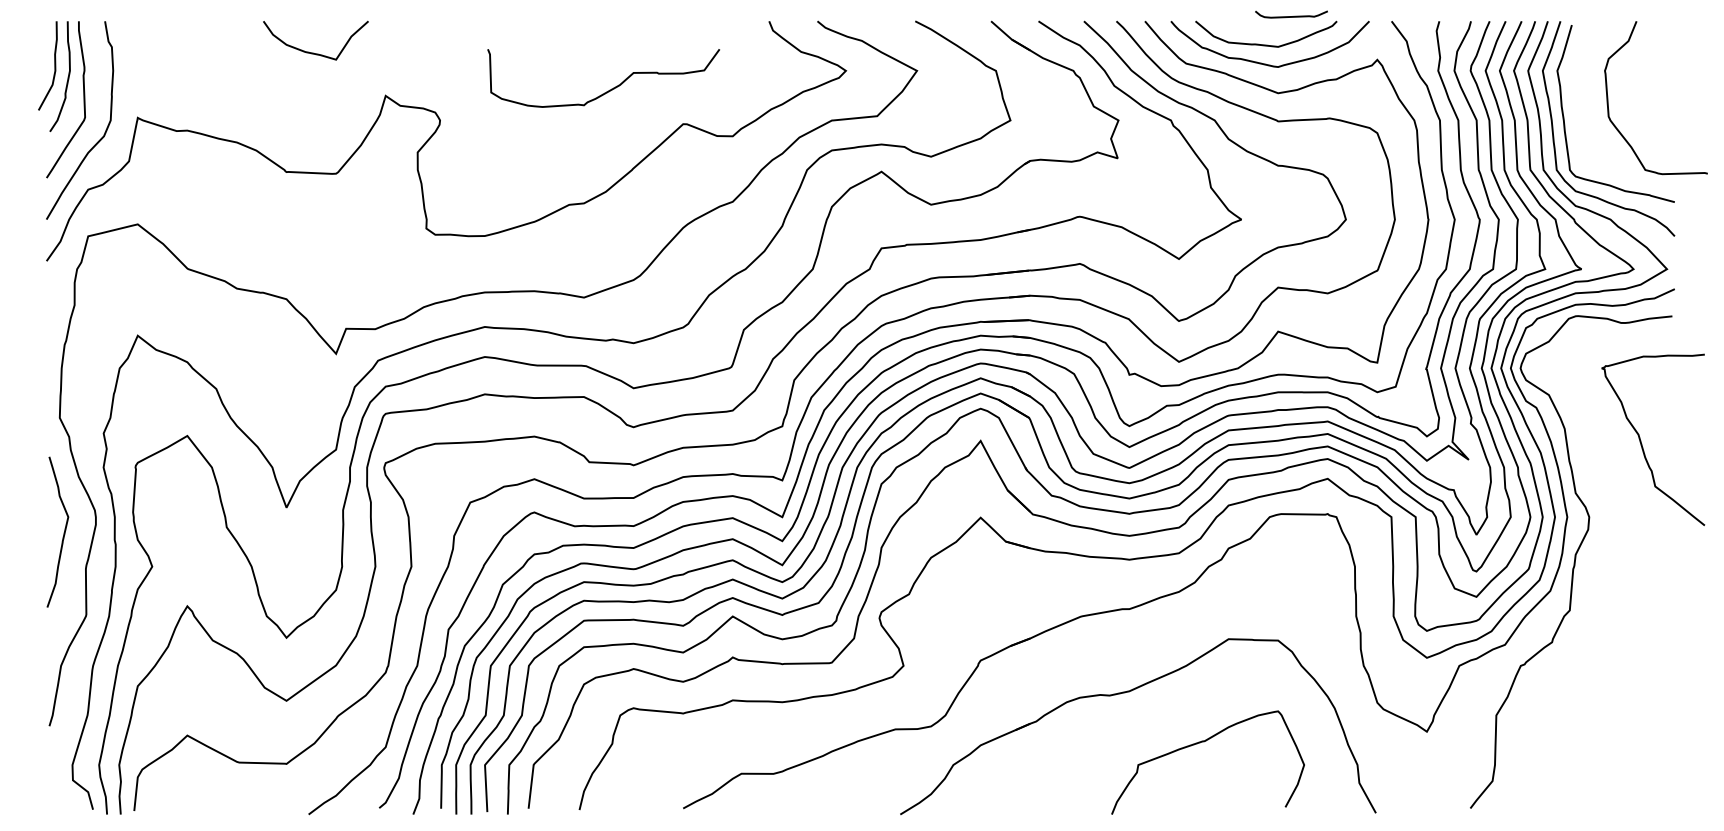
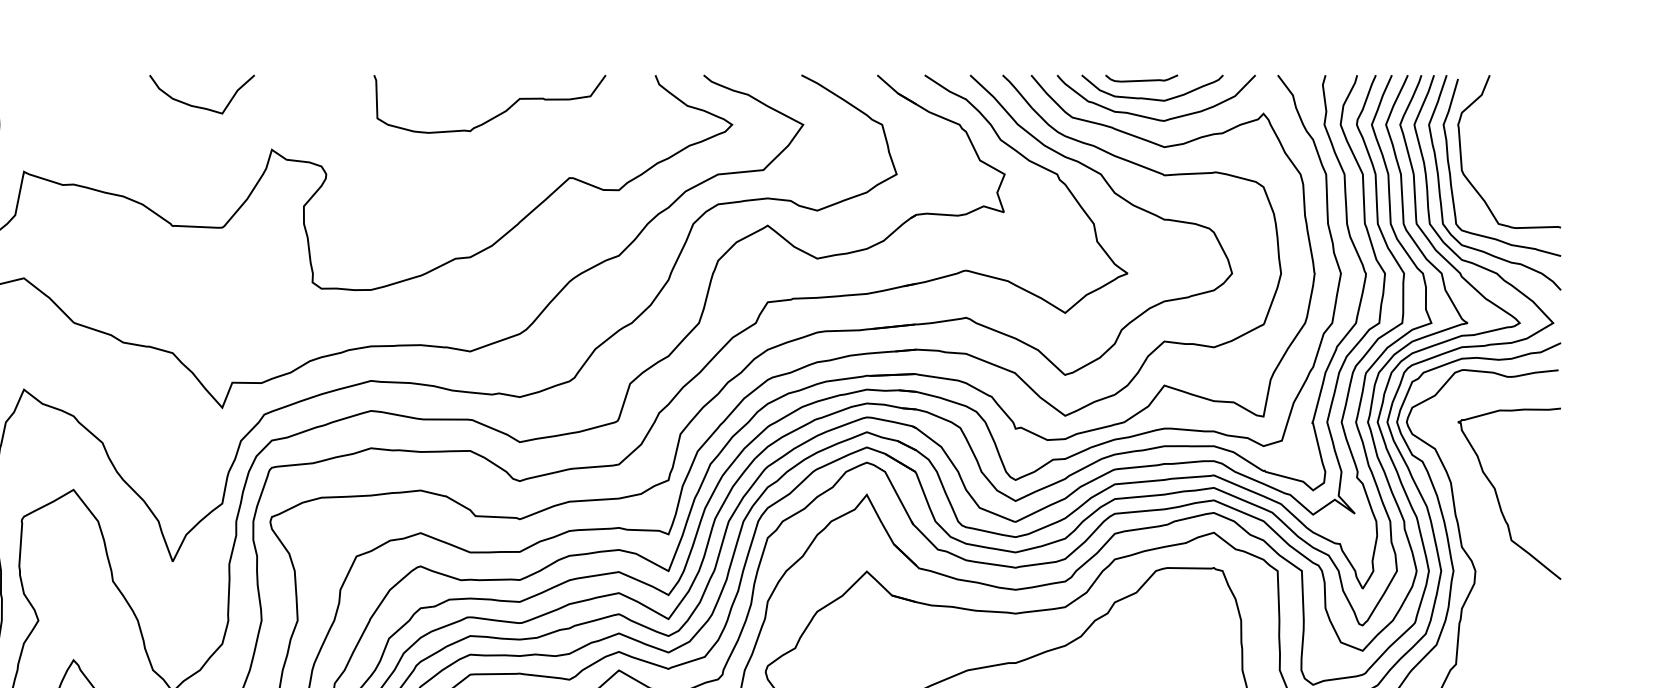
curve: (1291, 16) -> (1141, 80), moved
curve: (609, 89) -> (495, 115), moved
curve: (1608, 98) -> (1461, 152), moved
curve: (1641, 440) -> (1497, 494), moved

